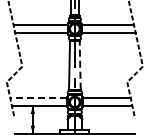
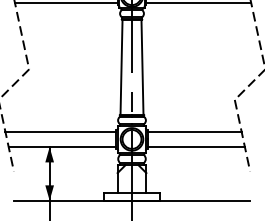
line: (80, 65) -> (143, 67), dashed -> solid
line: (38, 98) -> (60, 131), dashed -> solid

